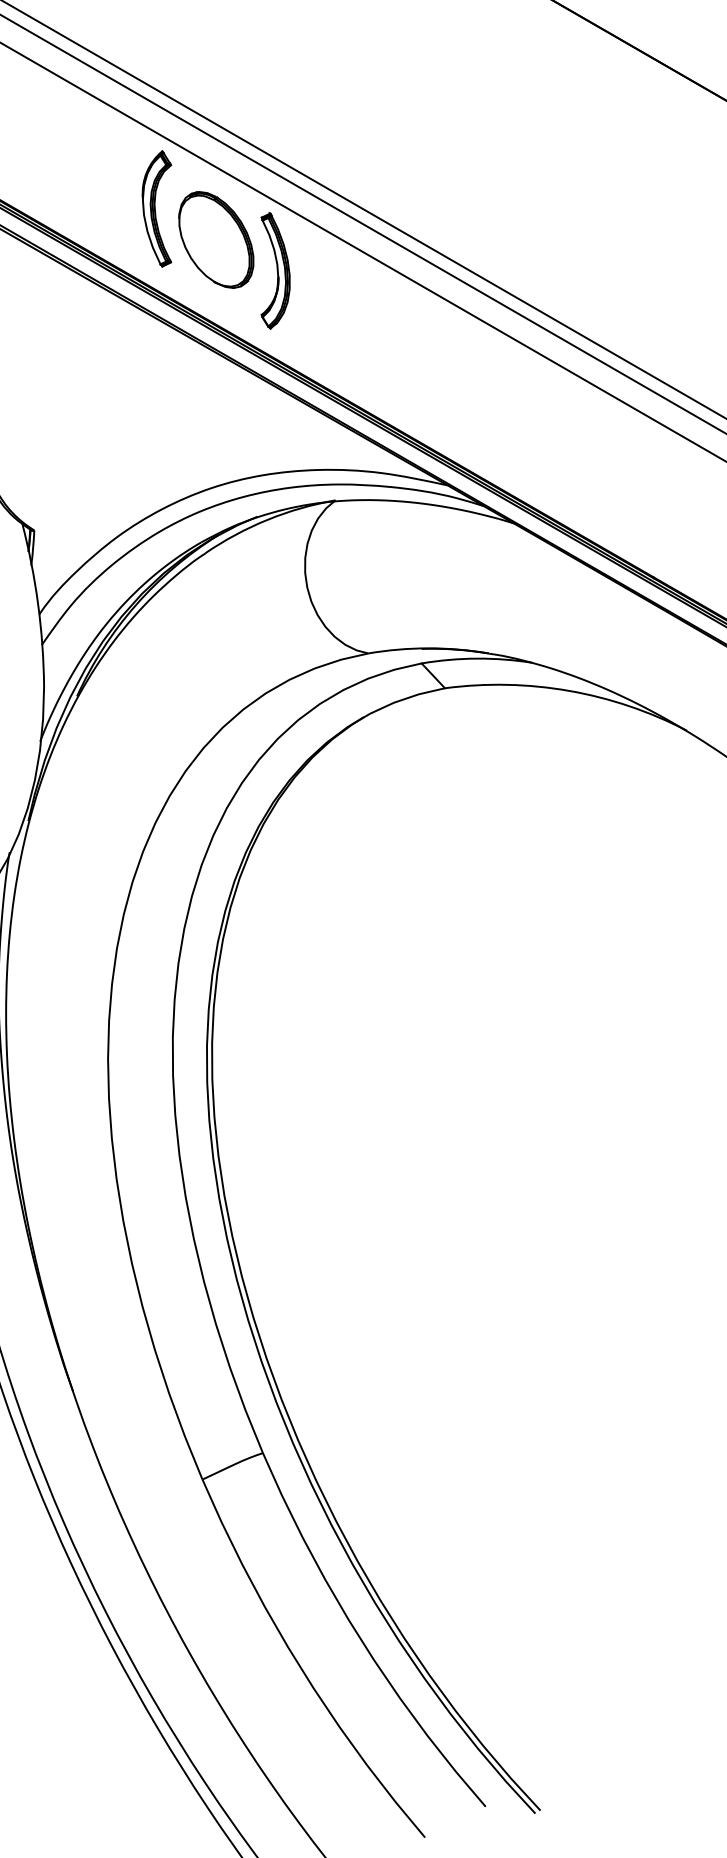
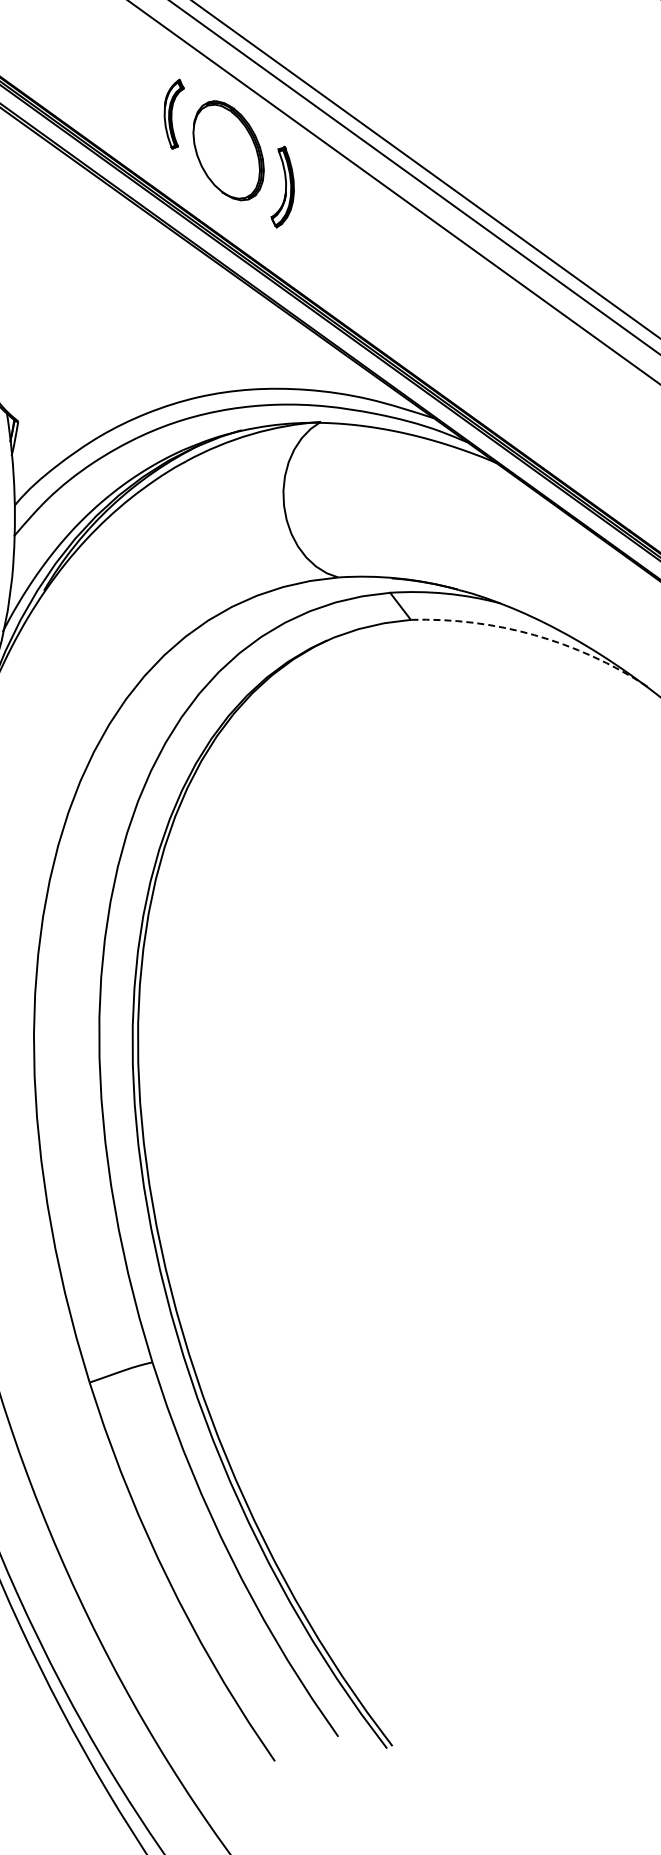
part: (156, 208) -> (172, 113), size x0.6
part: (275, 270) -> (284, 187), size x0.7
arc: (569, 690) -> (534, 634), solid -> dashed

